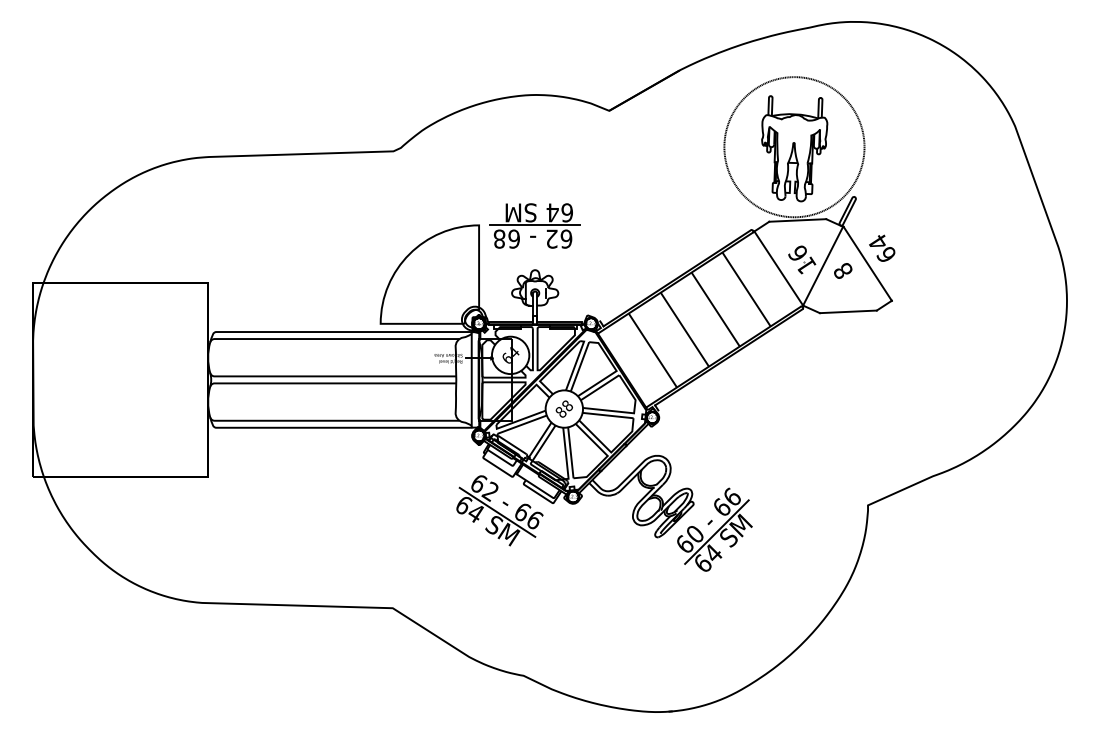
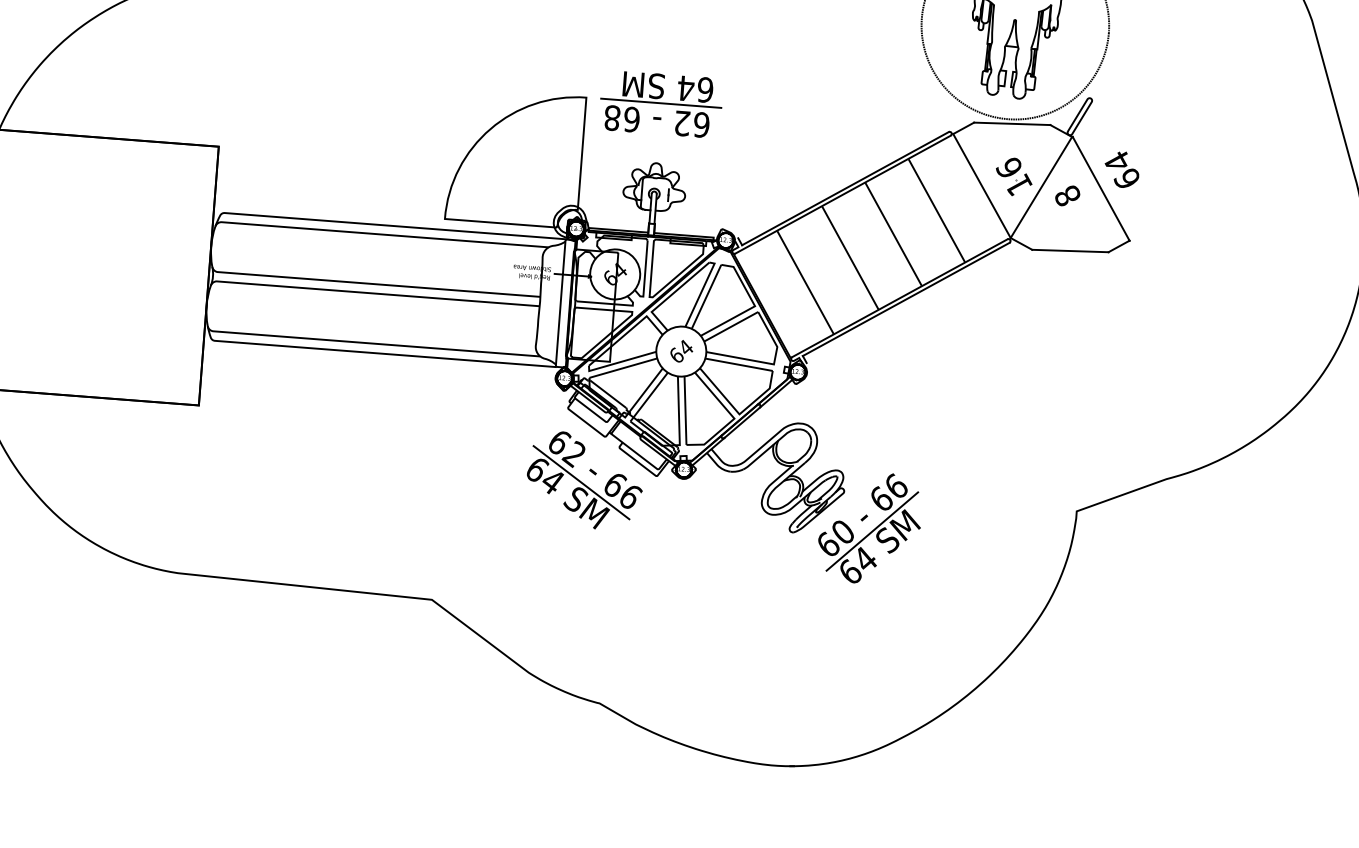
text: (564, 408) -> (681, 350), 88 -> 64

